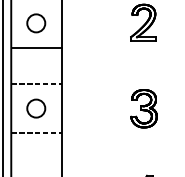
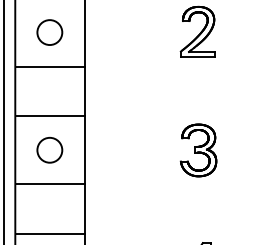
line: (36, 84) -> (50, 116), dashed -> solid
line: (36, 133) -> (50, 184), dashed -> solid
line: (36, 169) -> (49, 234), added

